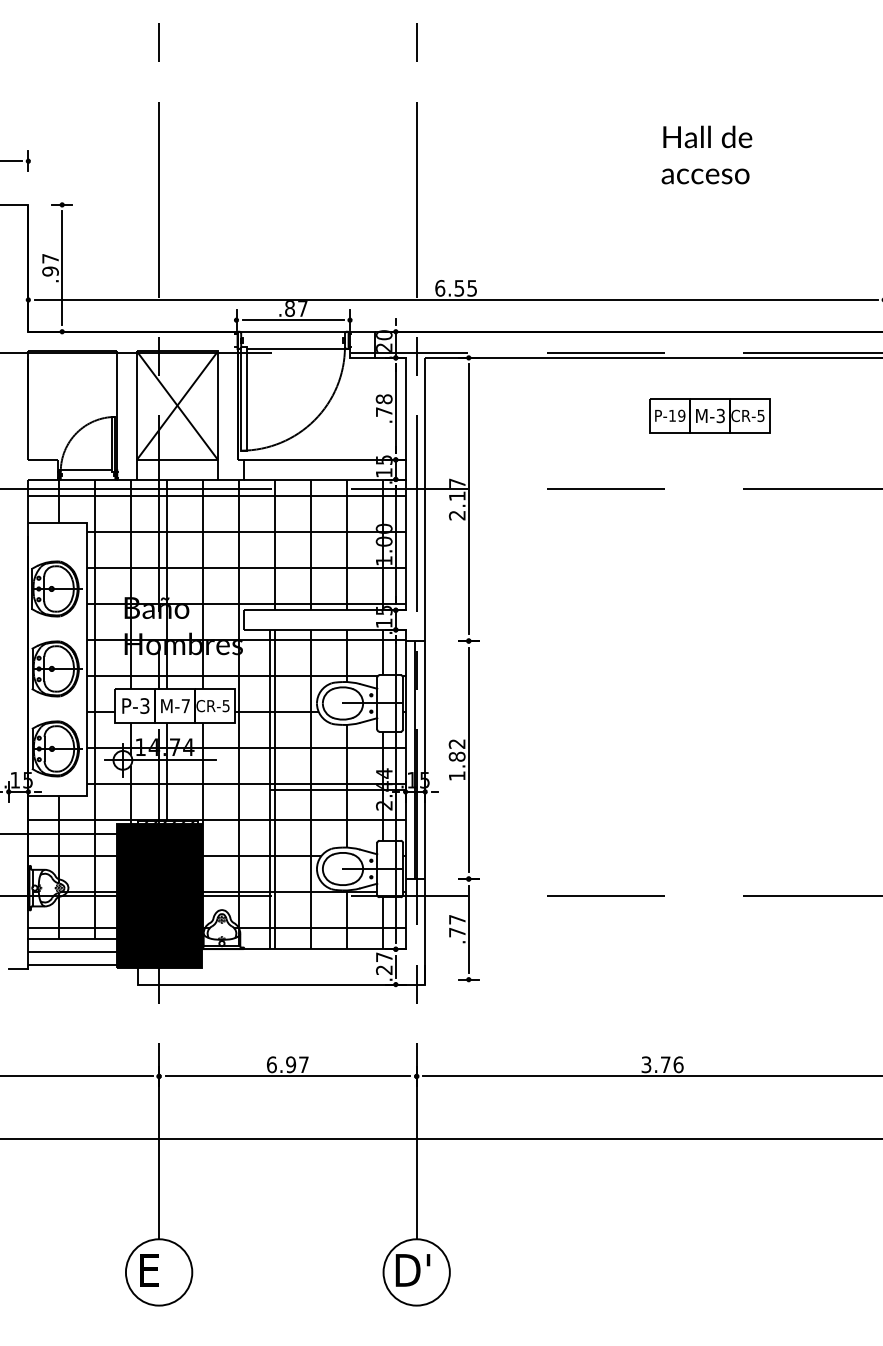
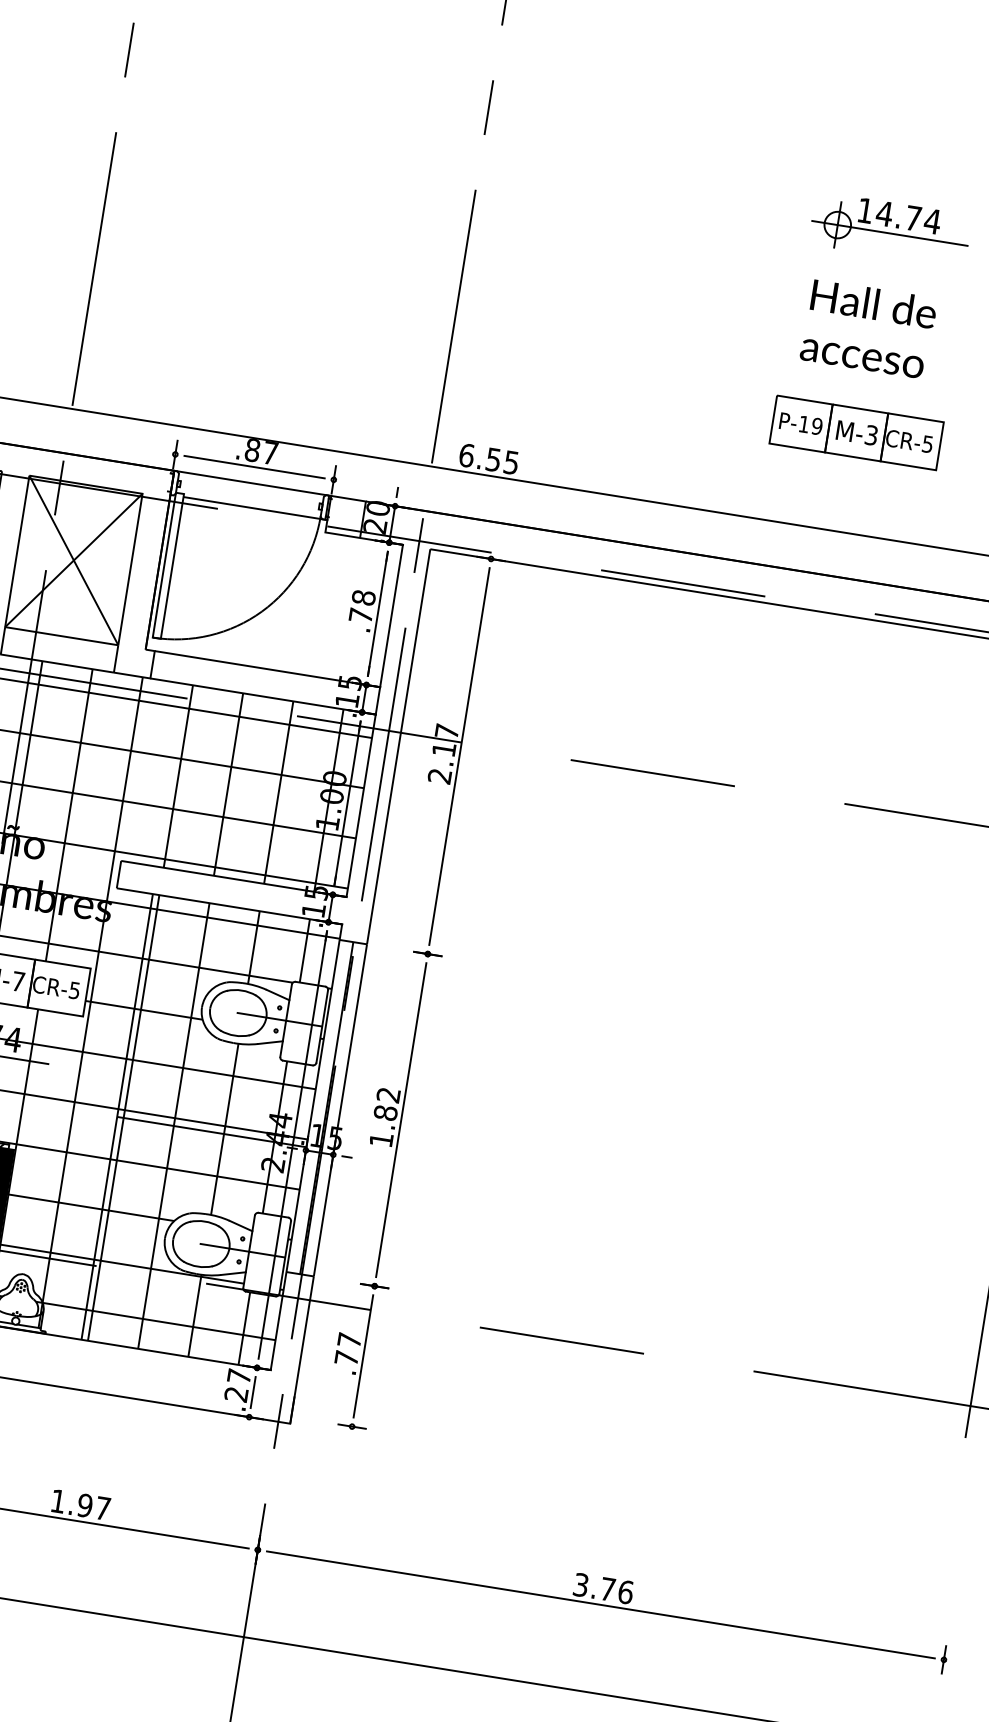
part: (710, 83) -> (889, 230), added
part: (709, 415) -> (855, 432), moved
text: (271, 1064) -> (57, 1500), 6.97 -> 1.97

